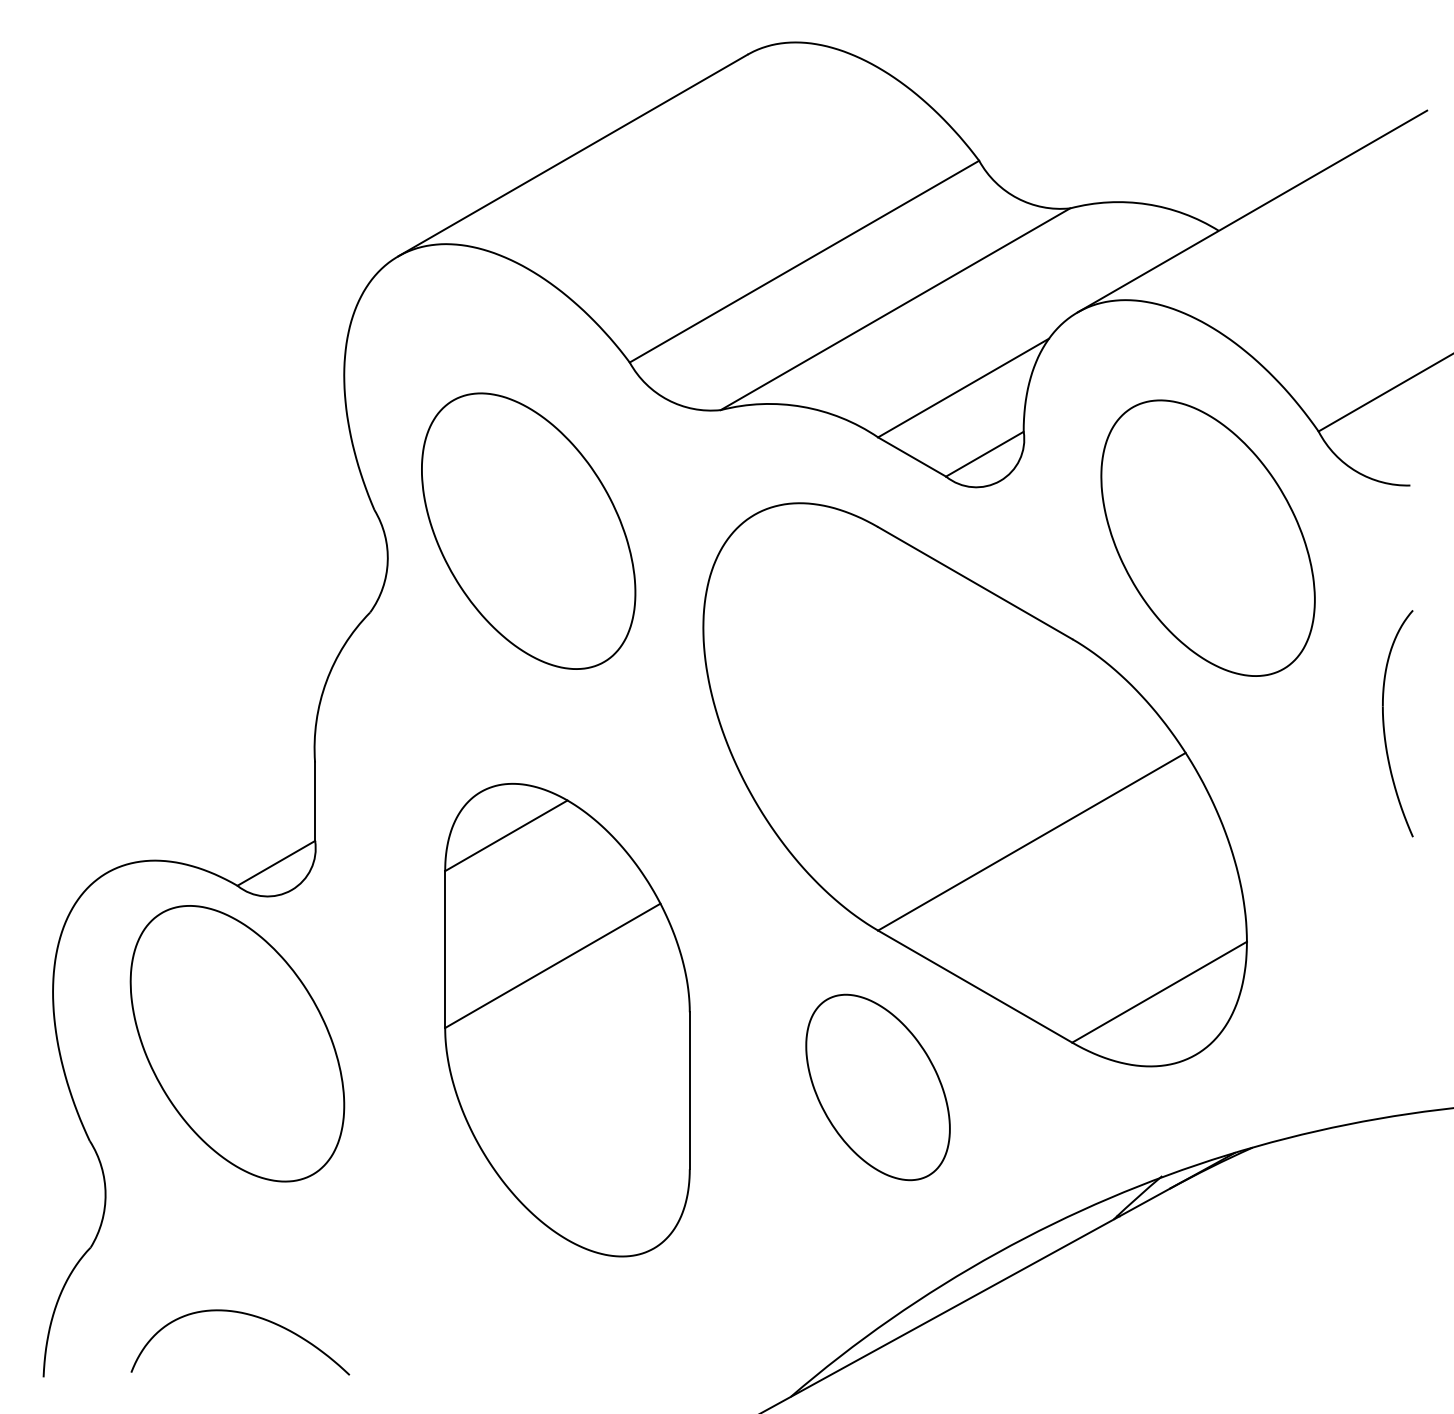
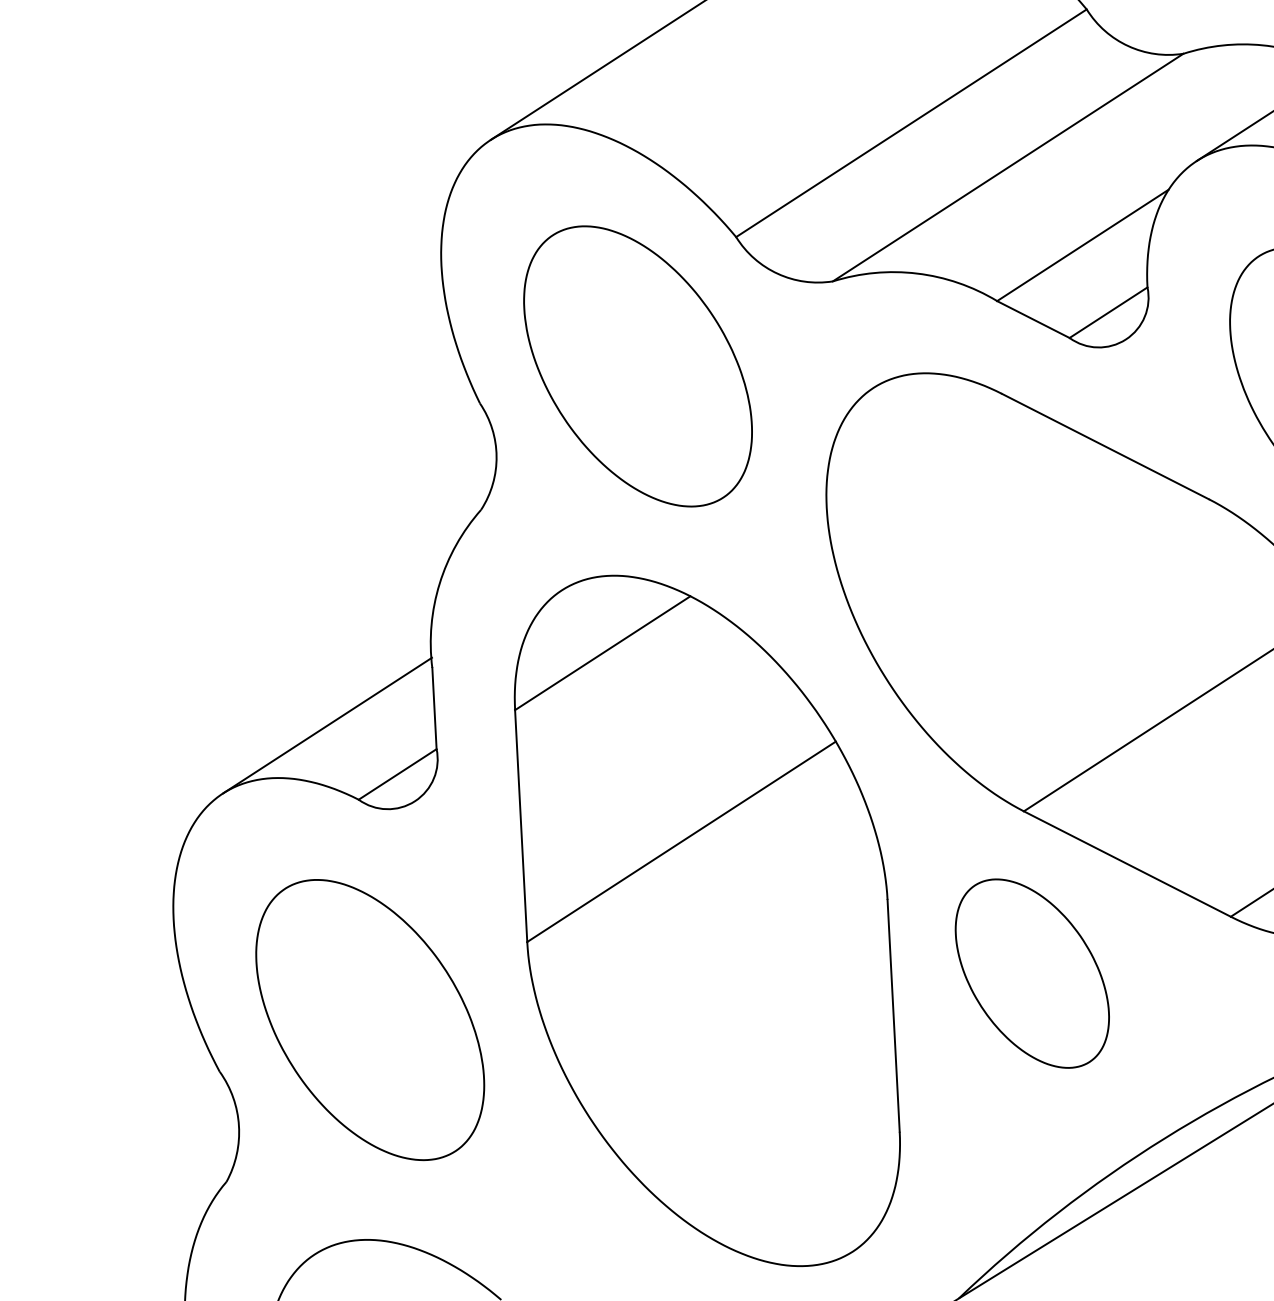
part: (528, 530) -> (637, 365), moved
line: (211, 812) -> (327, 725), added
part: (567, 1019) -> (707, 920), size x1.43
part: (237, 1043) -> (370, 1019), moved

